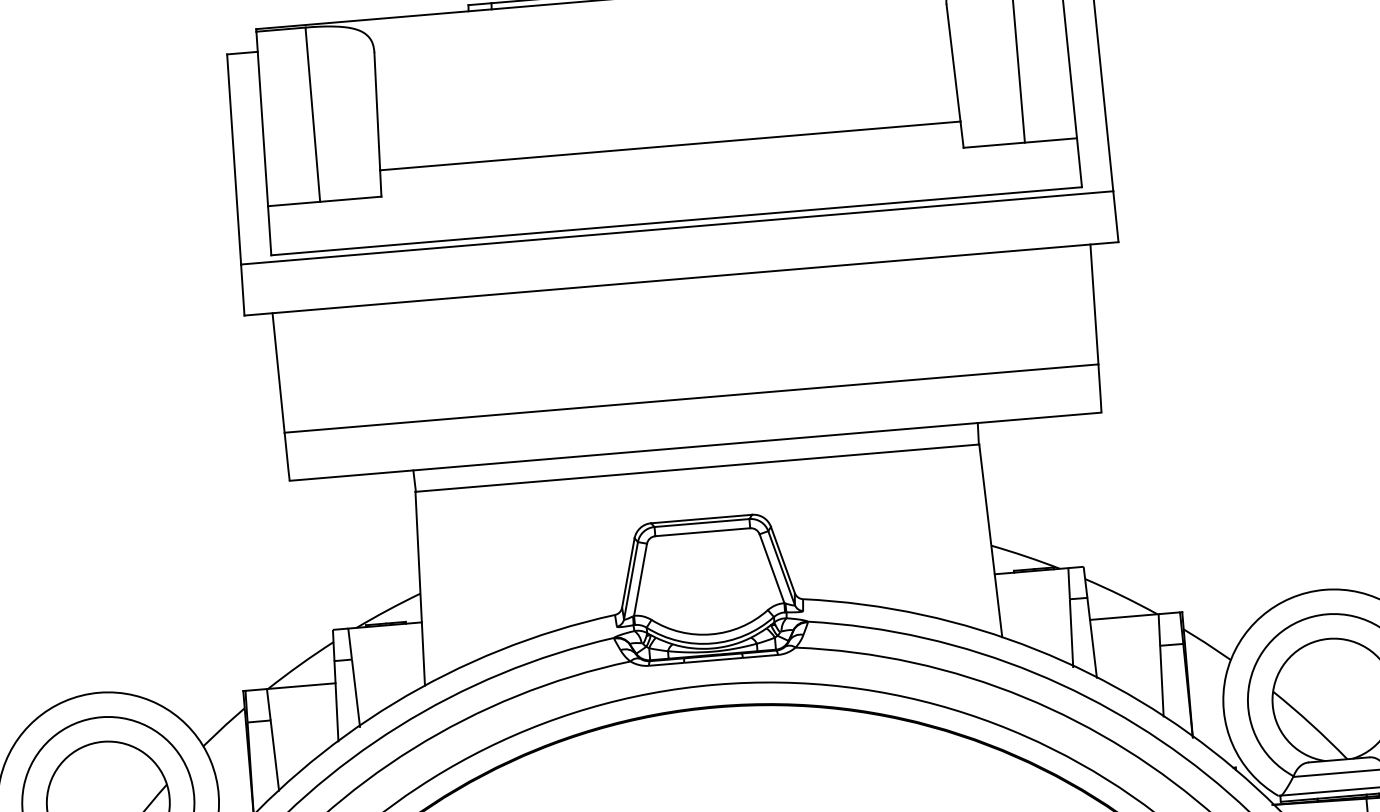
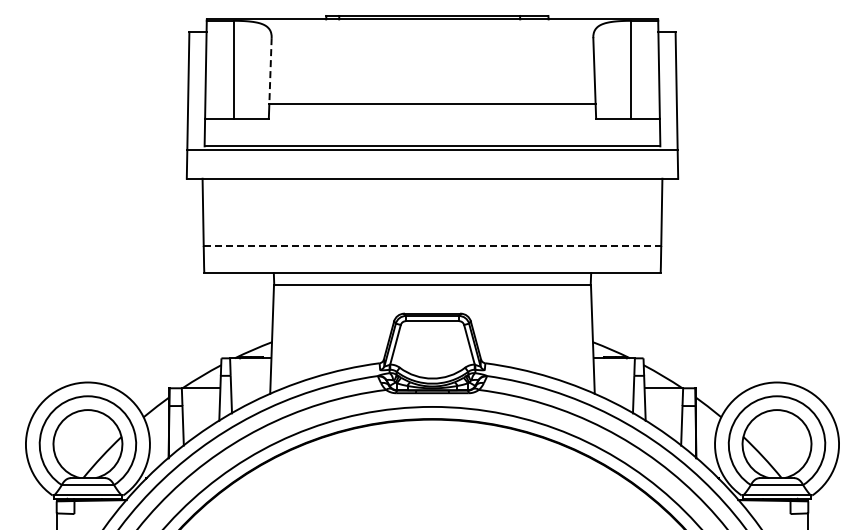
line: (377, 112) -> (270, 71), solid -> dashed
line: (691, 399) -> (432, 246), solid -> dashed

